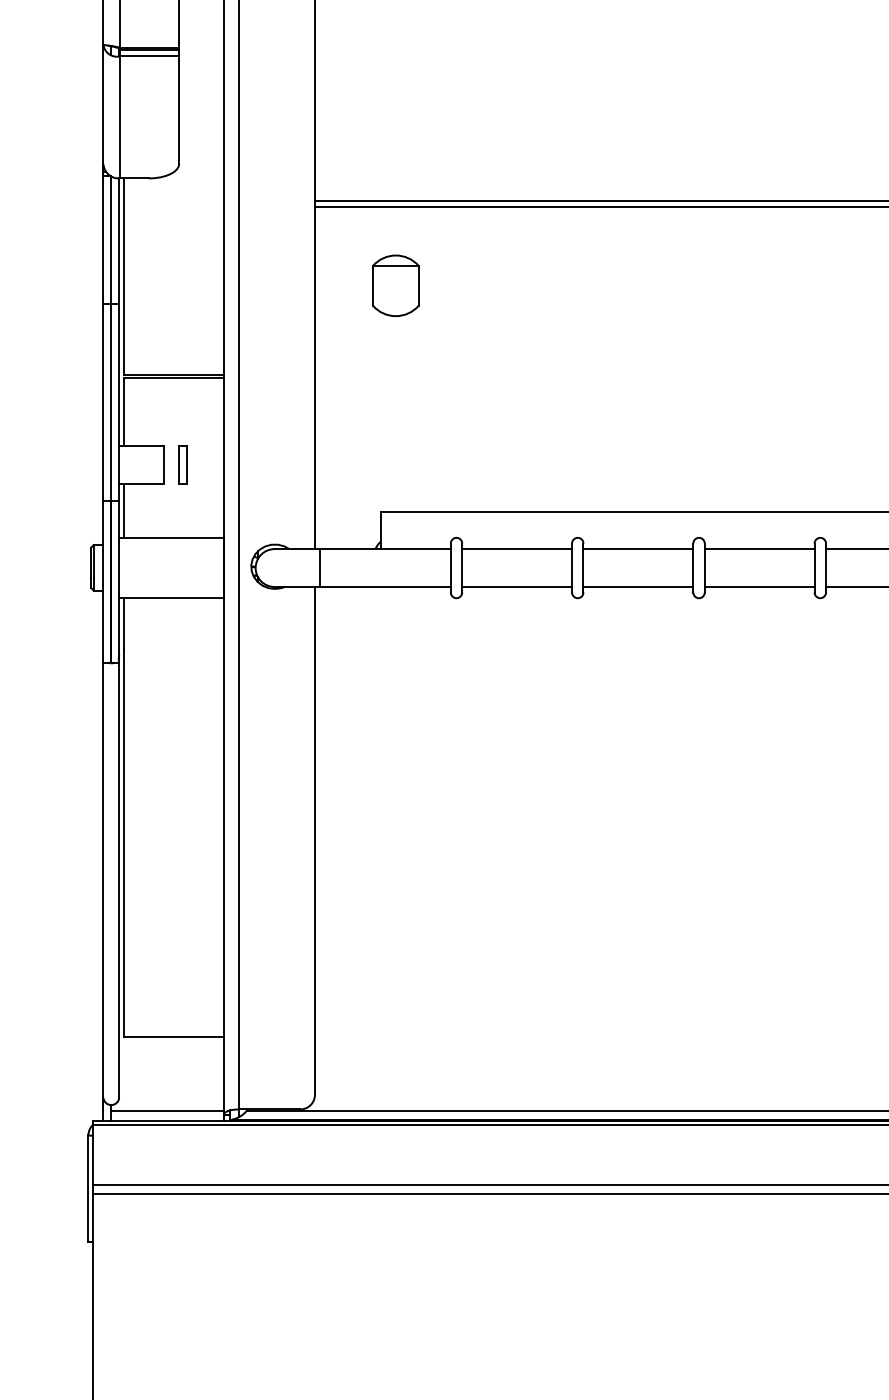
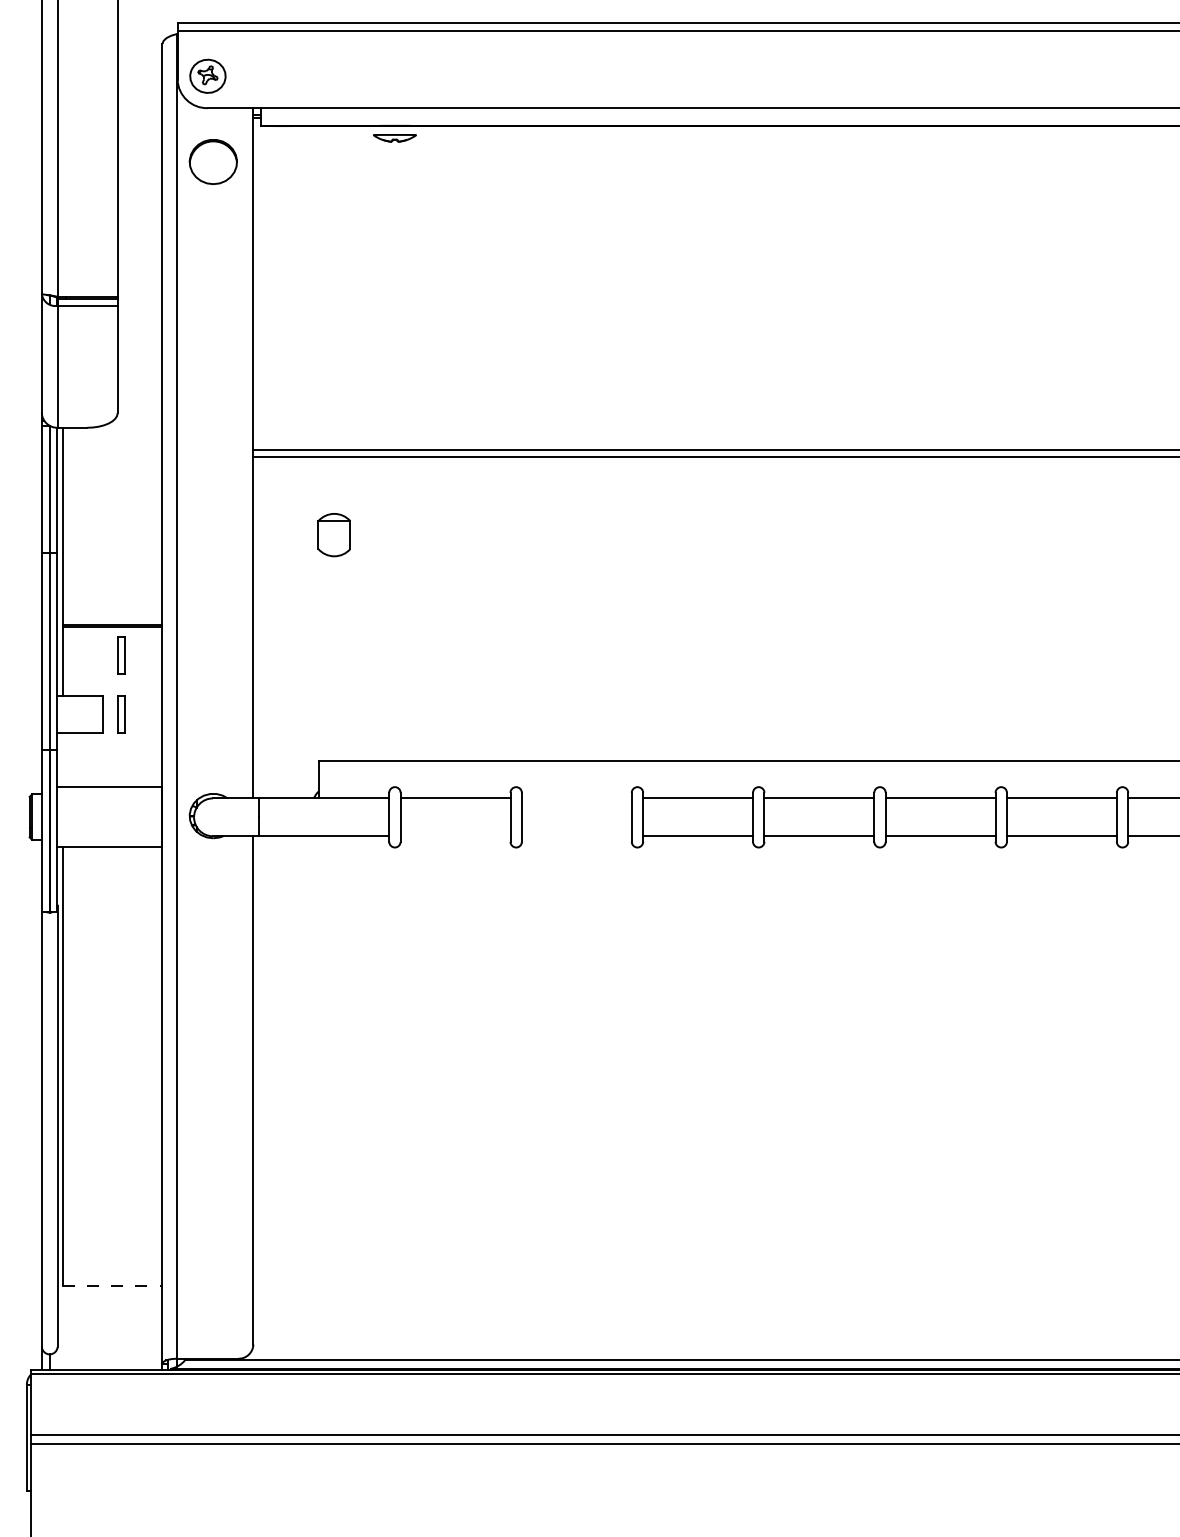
part: (396, 285) -> (334, 534), size x0.7
part: (183, 406) -> (121, 655), added
line: (124, 510) -> (62, 759), removed
line: (638, 549) -> (576, 798), removed
line: (517, 587) -> (455, 836), removed
line: (638, 587) -> (576, 836), removed
line: (174, 1037) -> (112, 1286), solid -> dashed
line: (167, 1111) -> (105, 1360), removed

